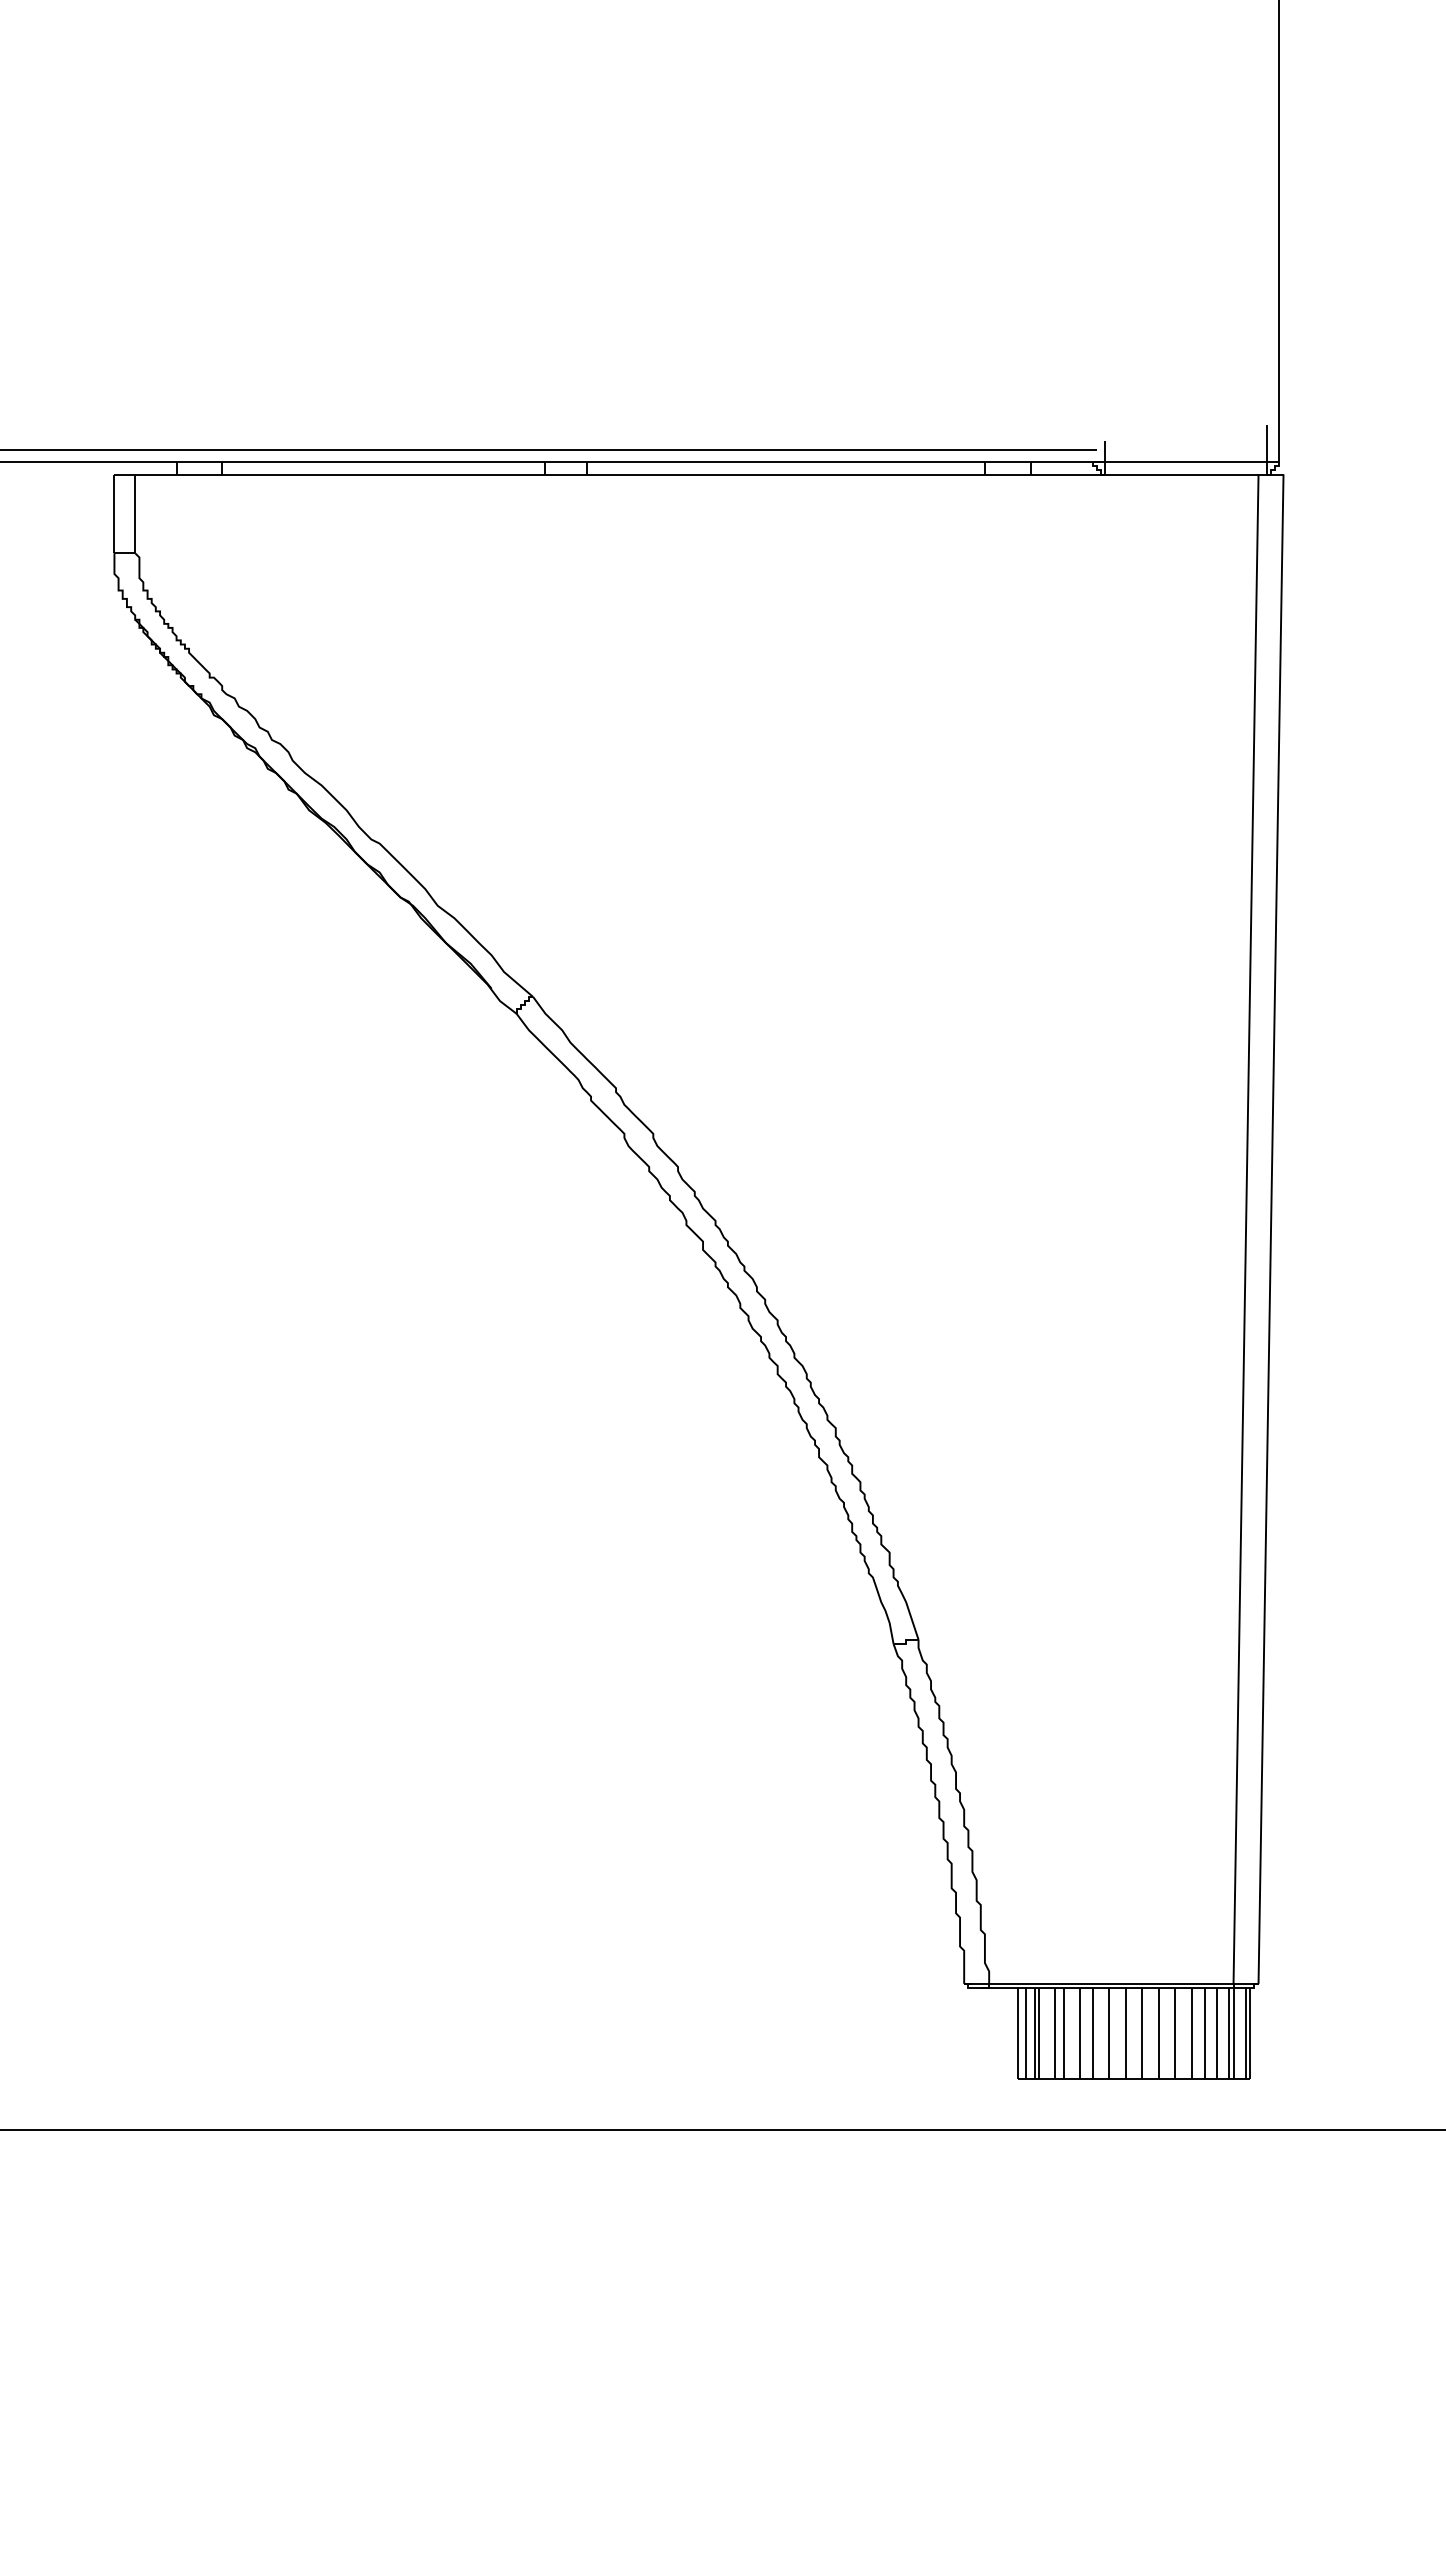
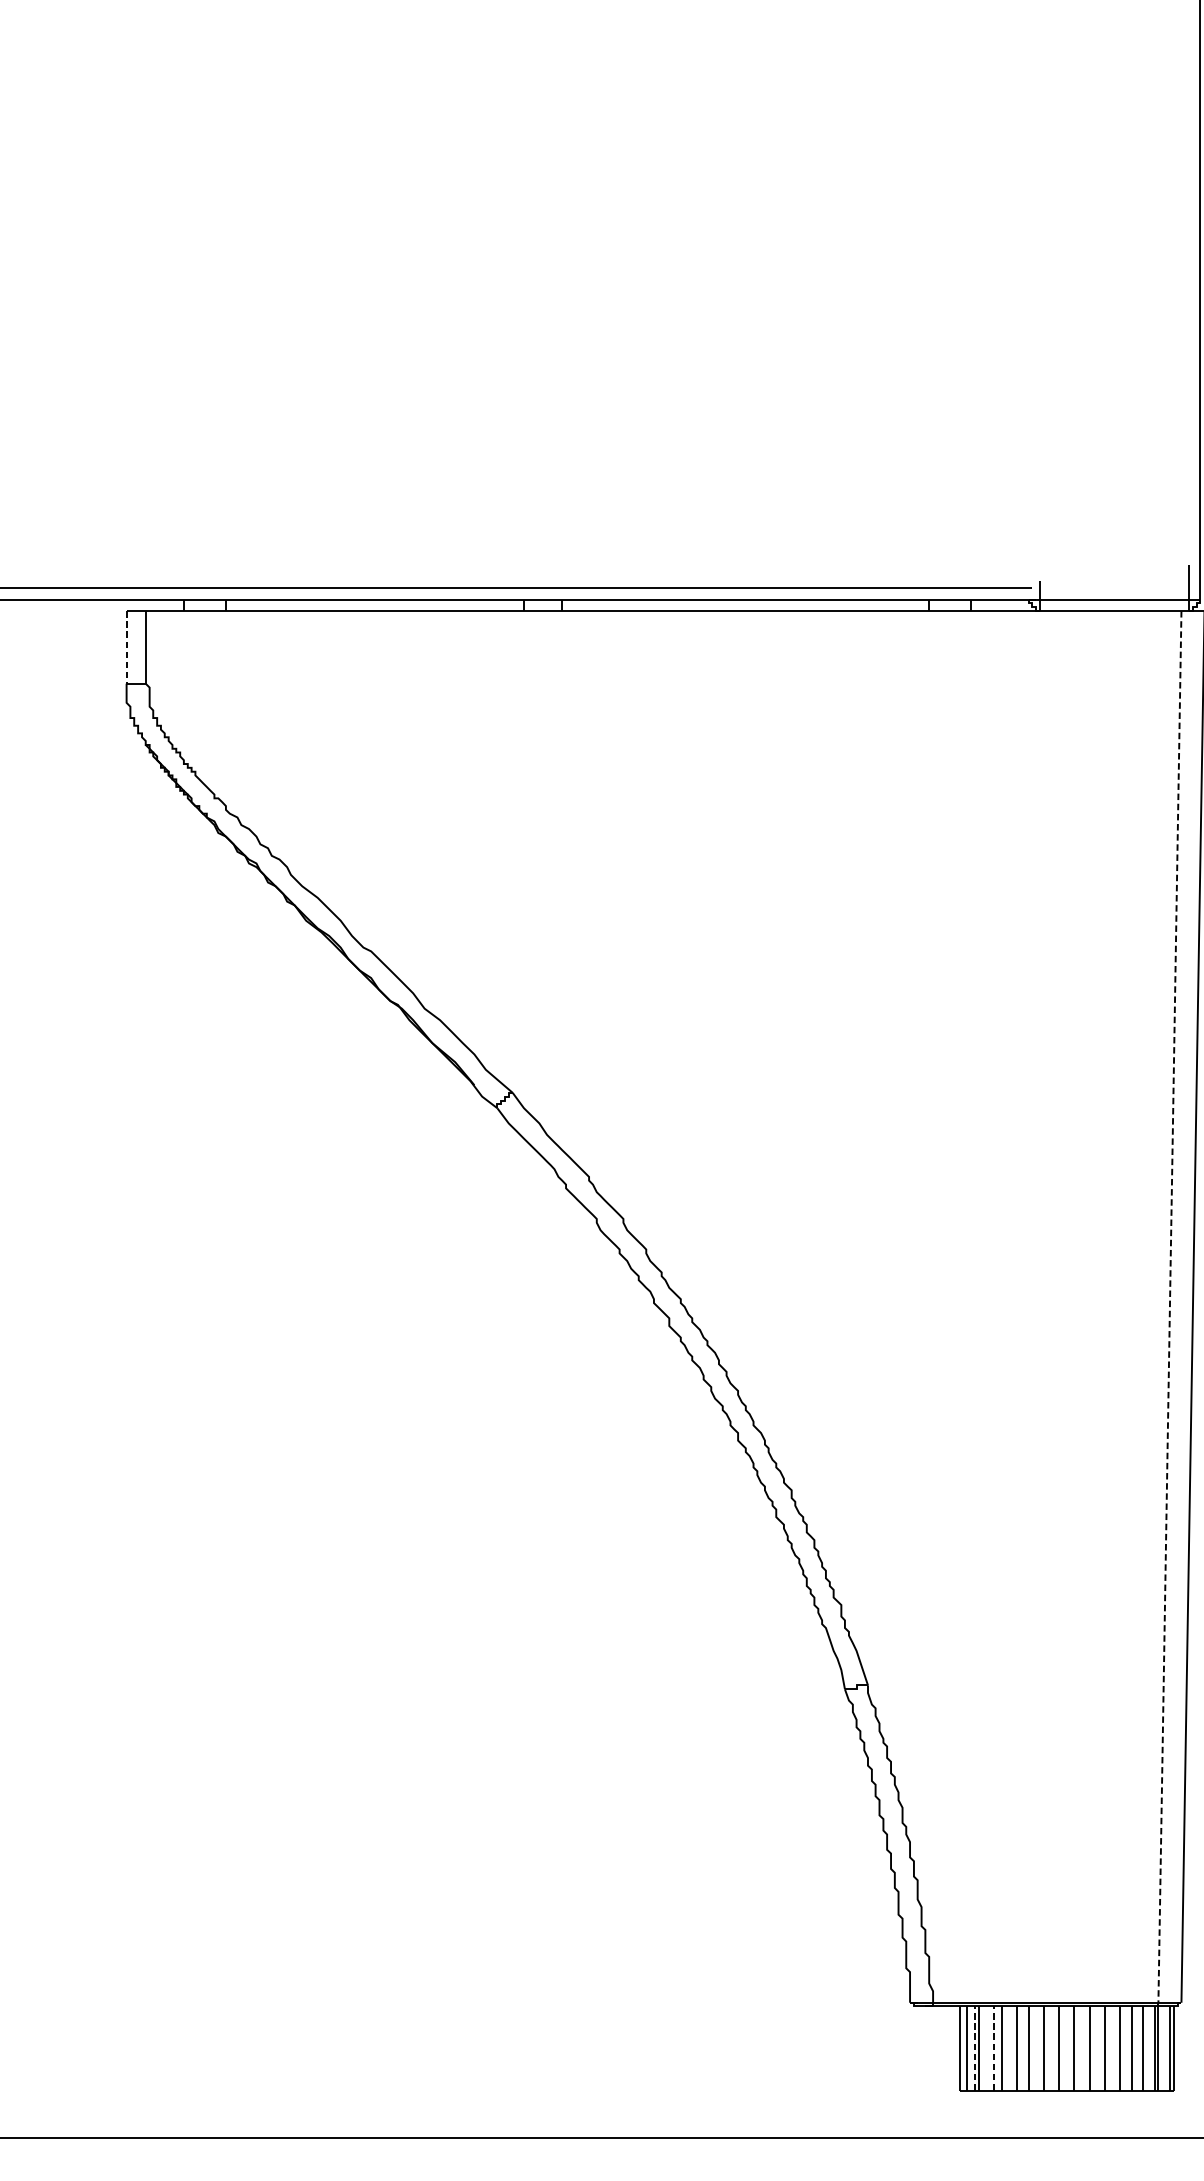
line: (114, 514) -> (126, 647), solid -> dashed
line: (1246, 1229) -> (1170, 1307), solid -> dashed
line: (1034, 2033) -> (974, 2048), solid -> dashed
line: (1055, 2033) -> (994, 2048), solid -> dashed

